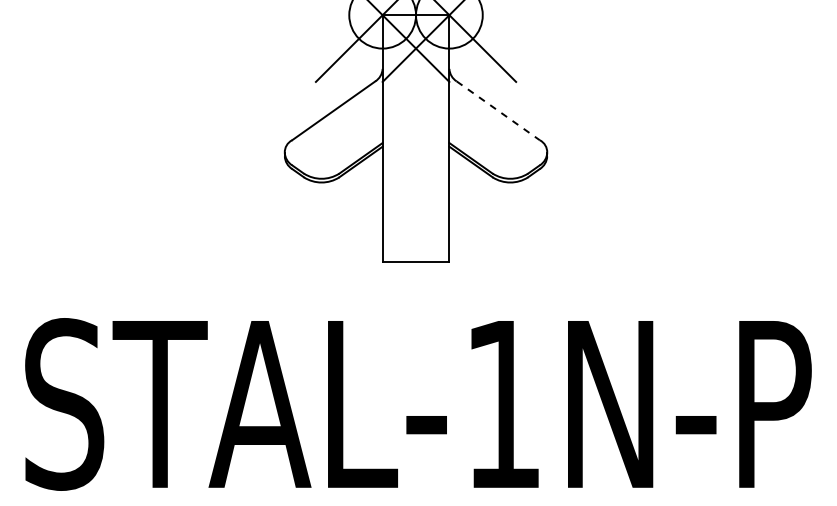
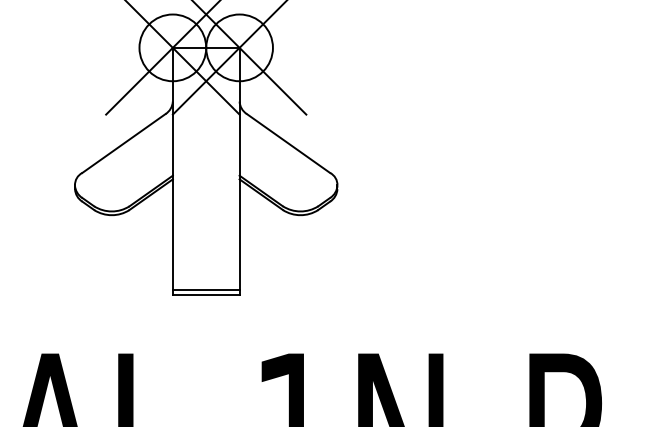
line: (498, 110) -> (288, 143), dashed -> solid
line: (415, 257) -> (205, 290), added

